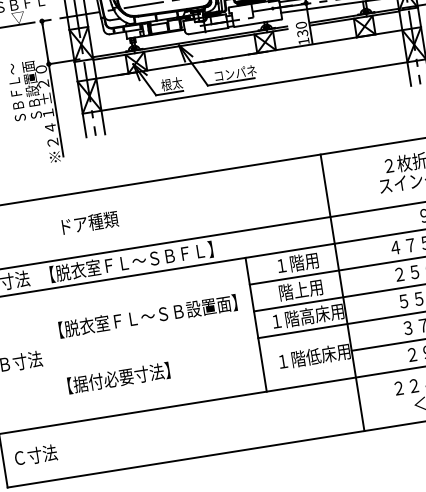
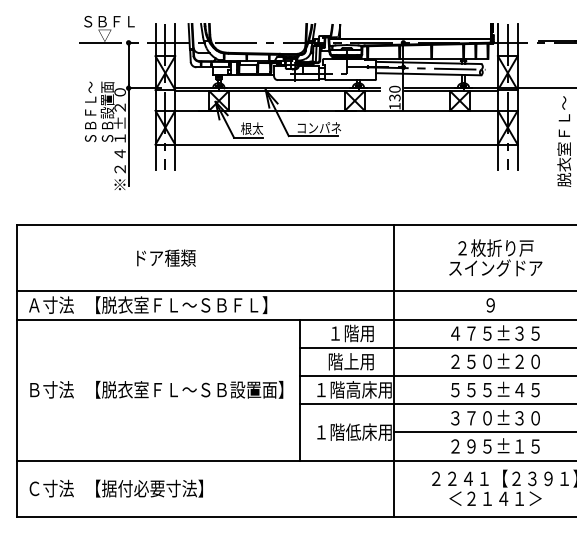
text: (90, 222) -> (166, 257), moved
text: (147, 316) -> (189, 389), moved
text: (118, 378) -> (149, 488), moved

